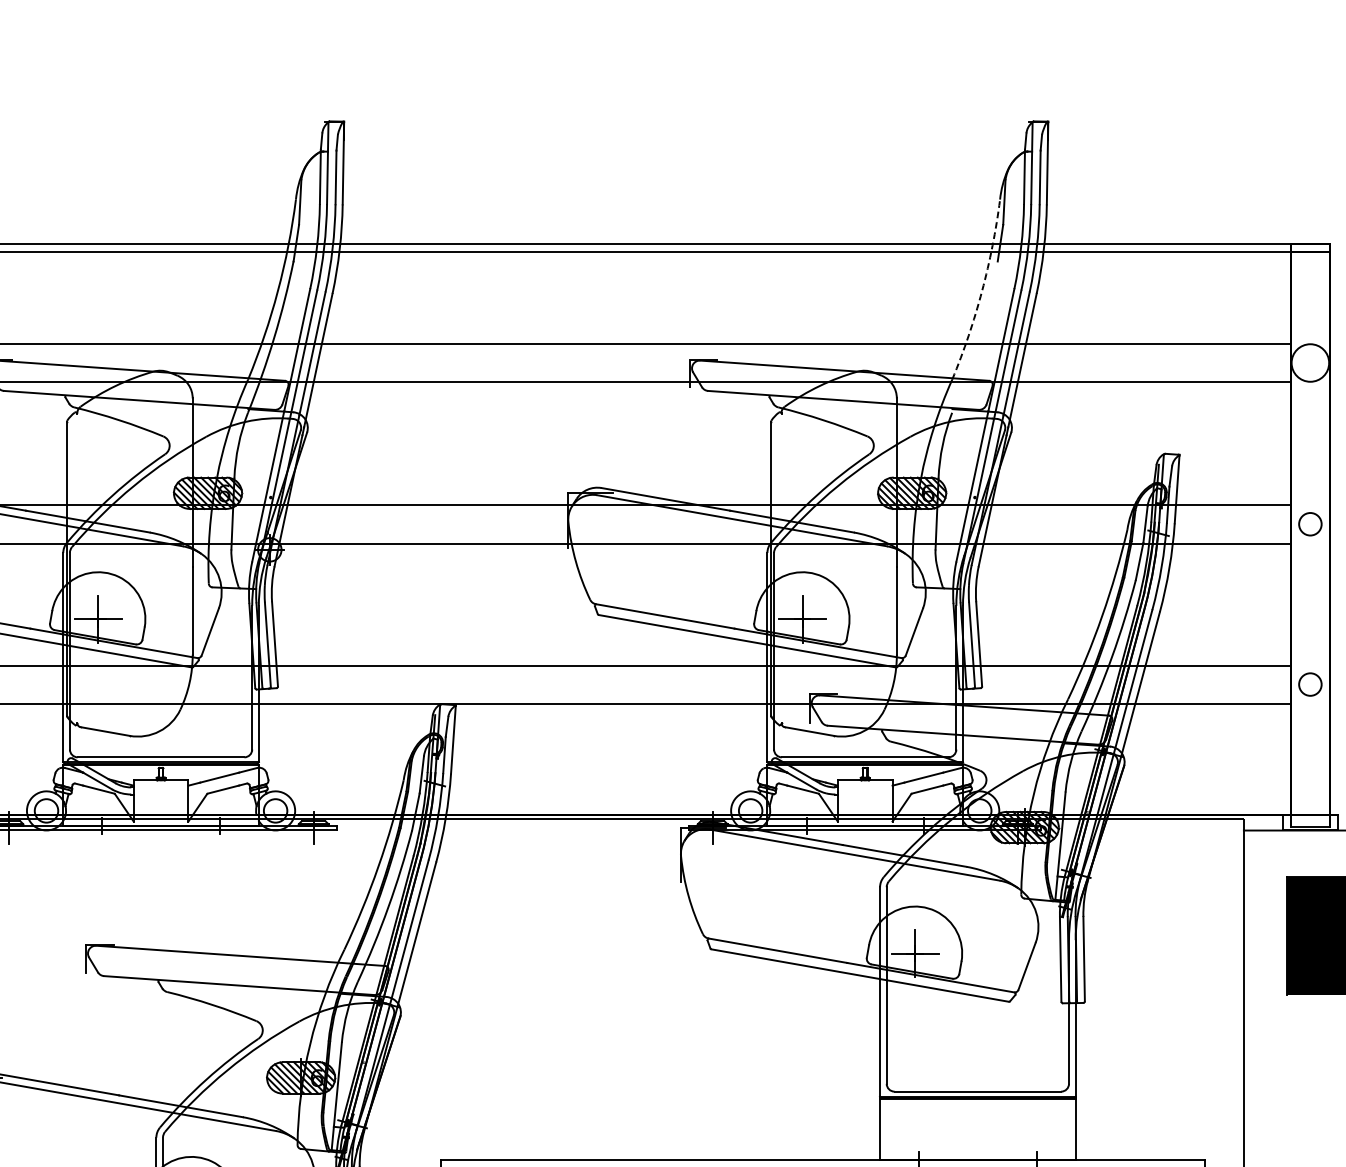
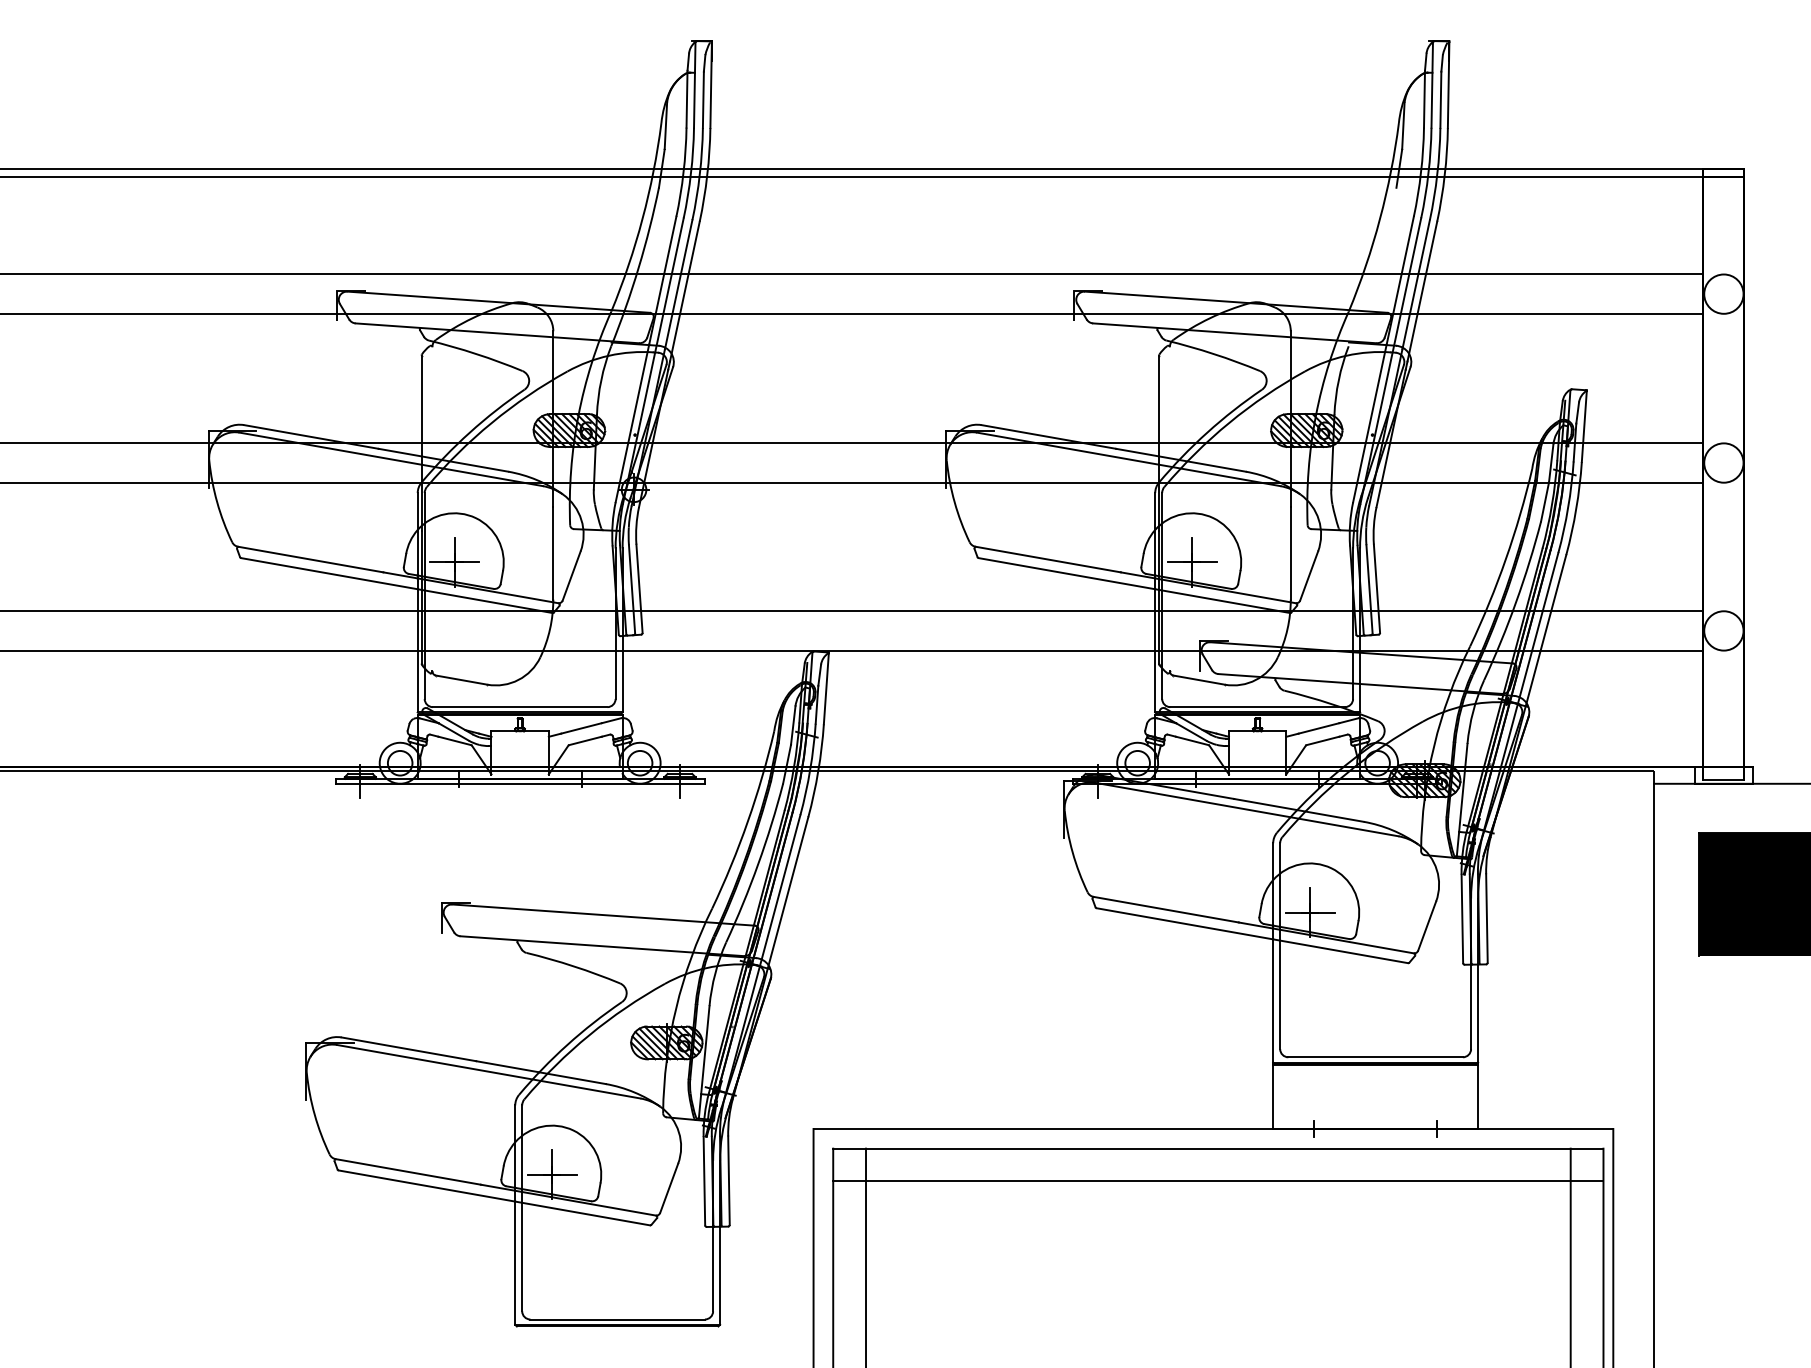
arc: (982, 290) -> (1380, 218), dashed -> solid
circle: (1310, 523) -> (1723, 462), size x1.67
circle: (1310, 684) -> (1723, 630), size x1.67

